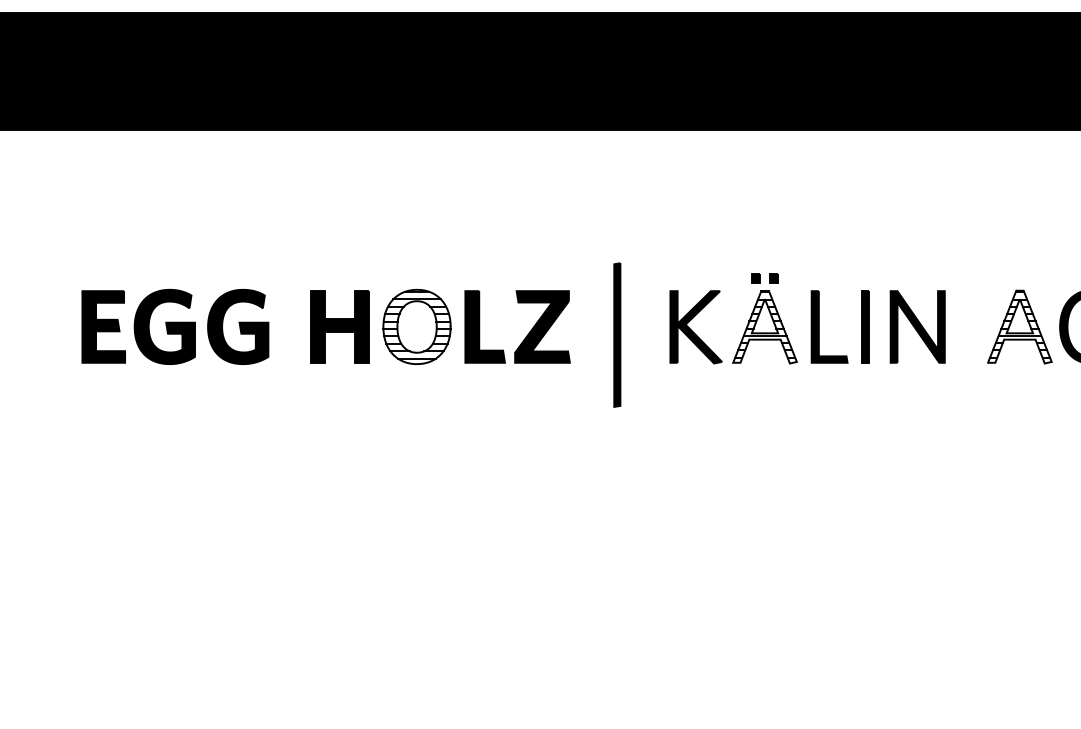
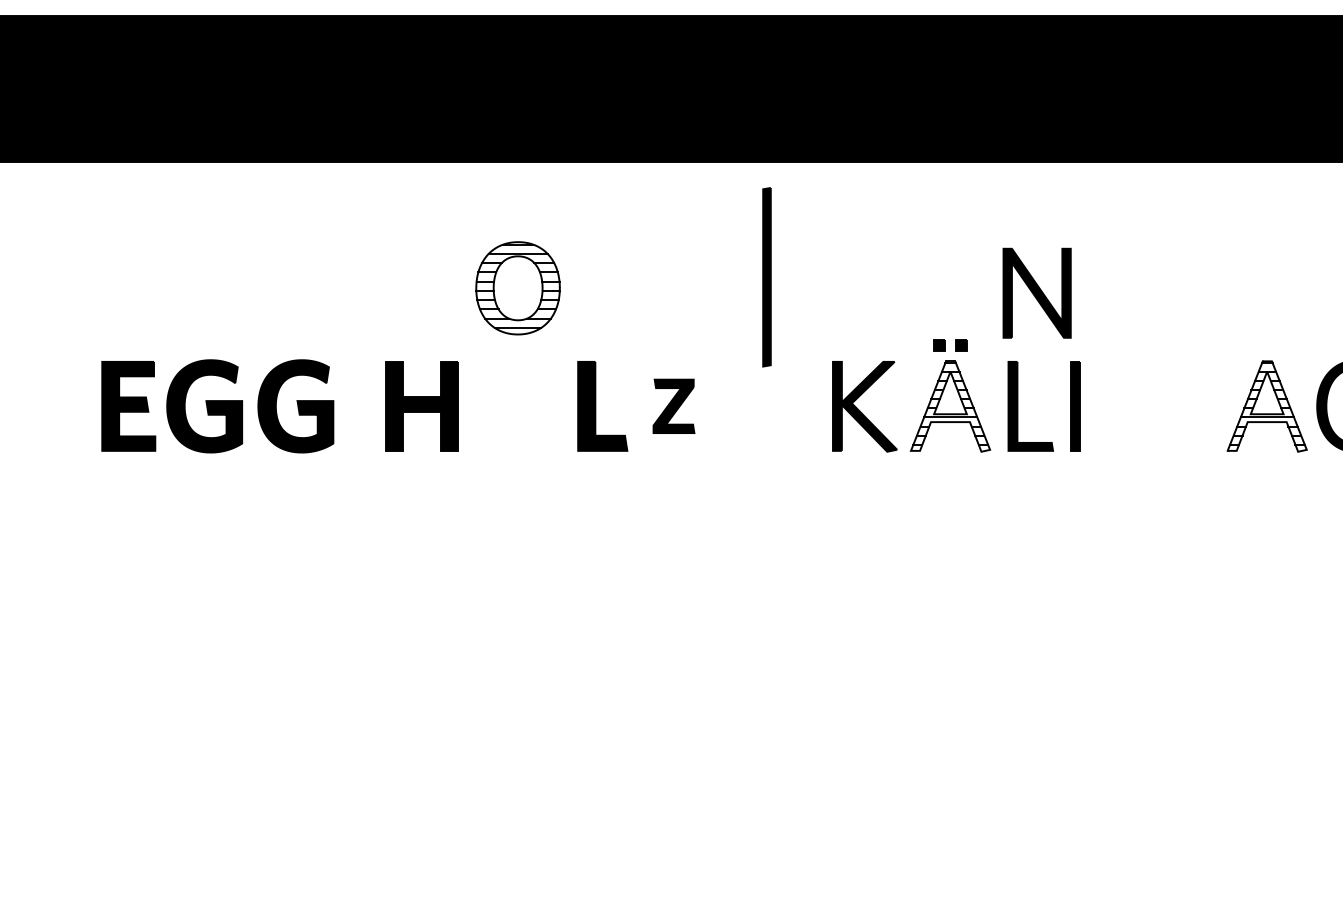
part: (416, 326) -> (517, 287), moved
part: (542, 326) -> (673, 405), size x0.6
part: (917, 326) -> (1036, 292), moved
part: (617, 334) -> (767, 276), moved

